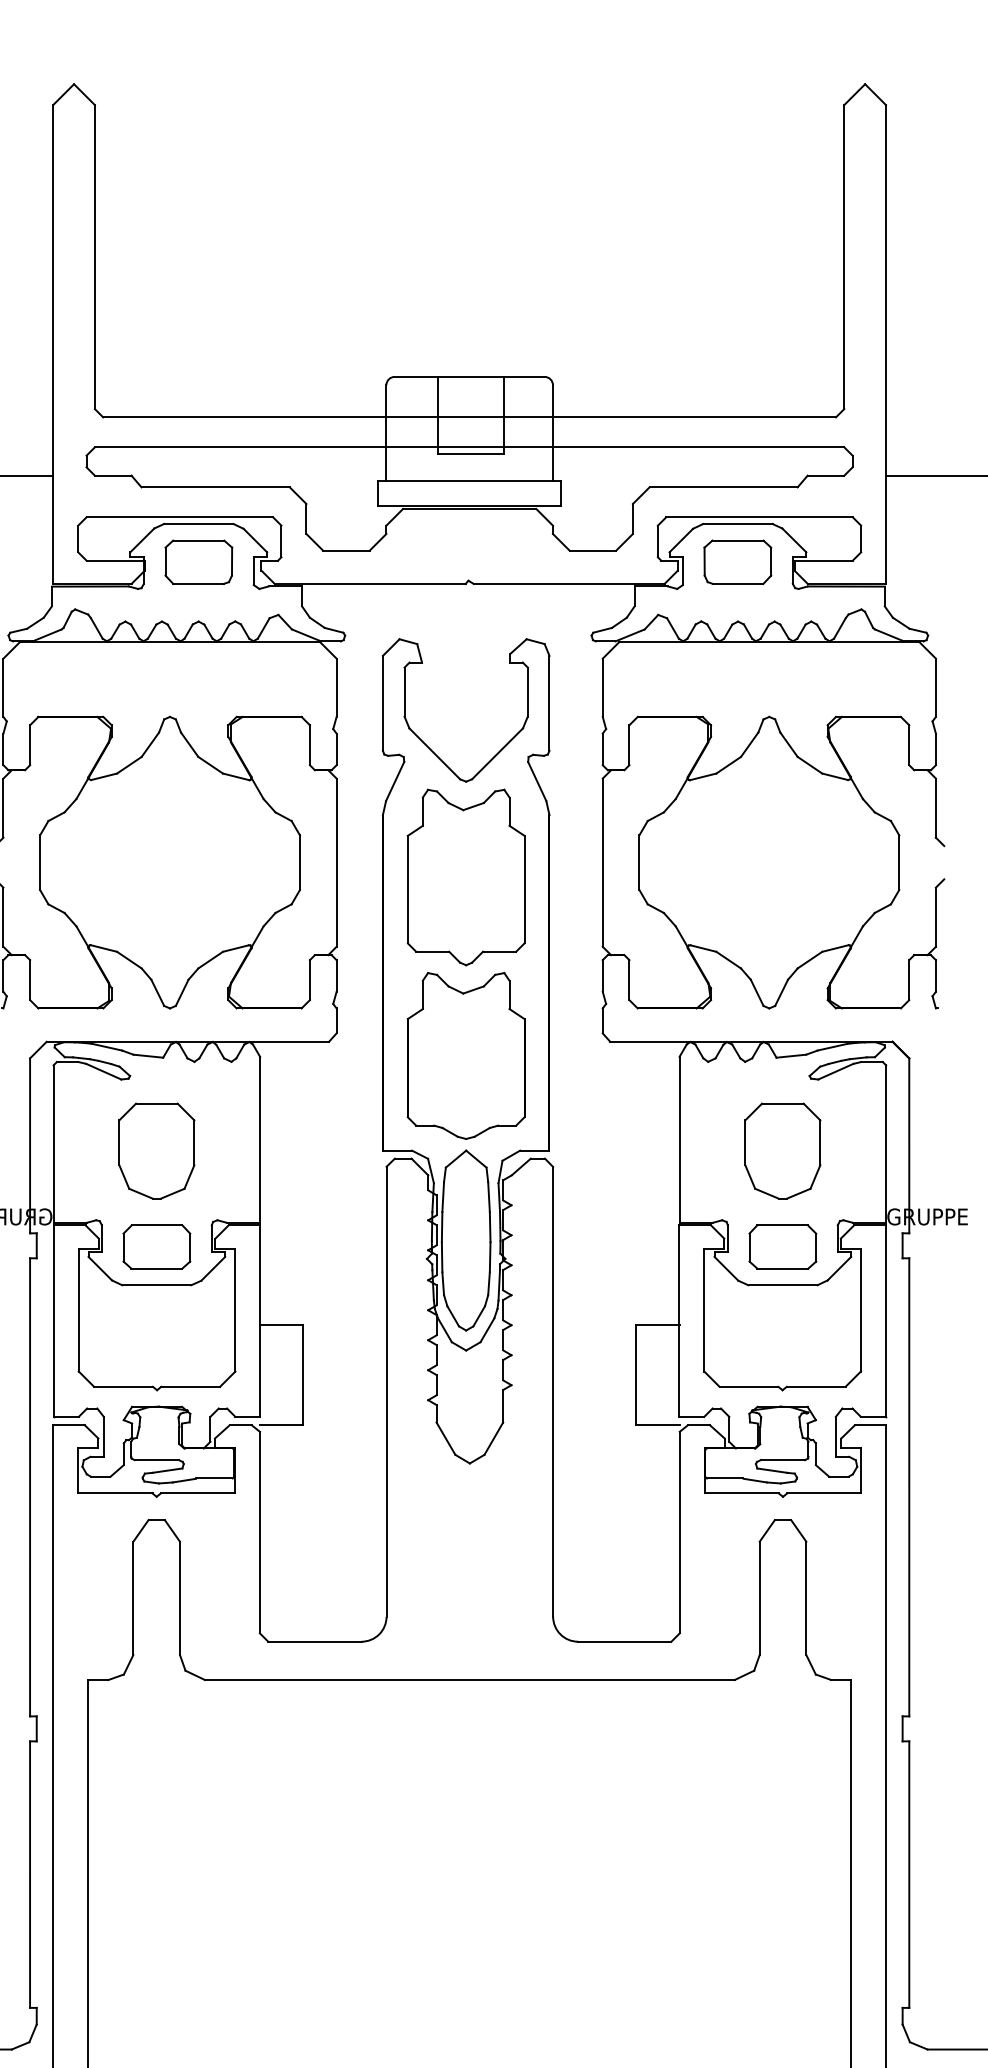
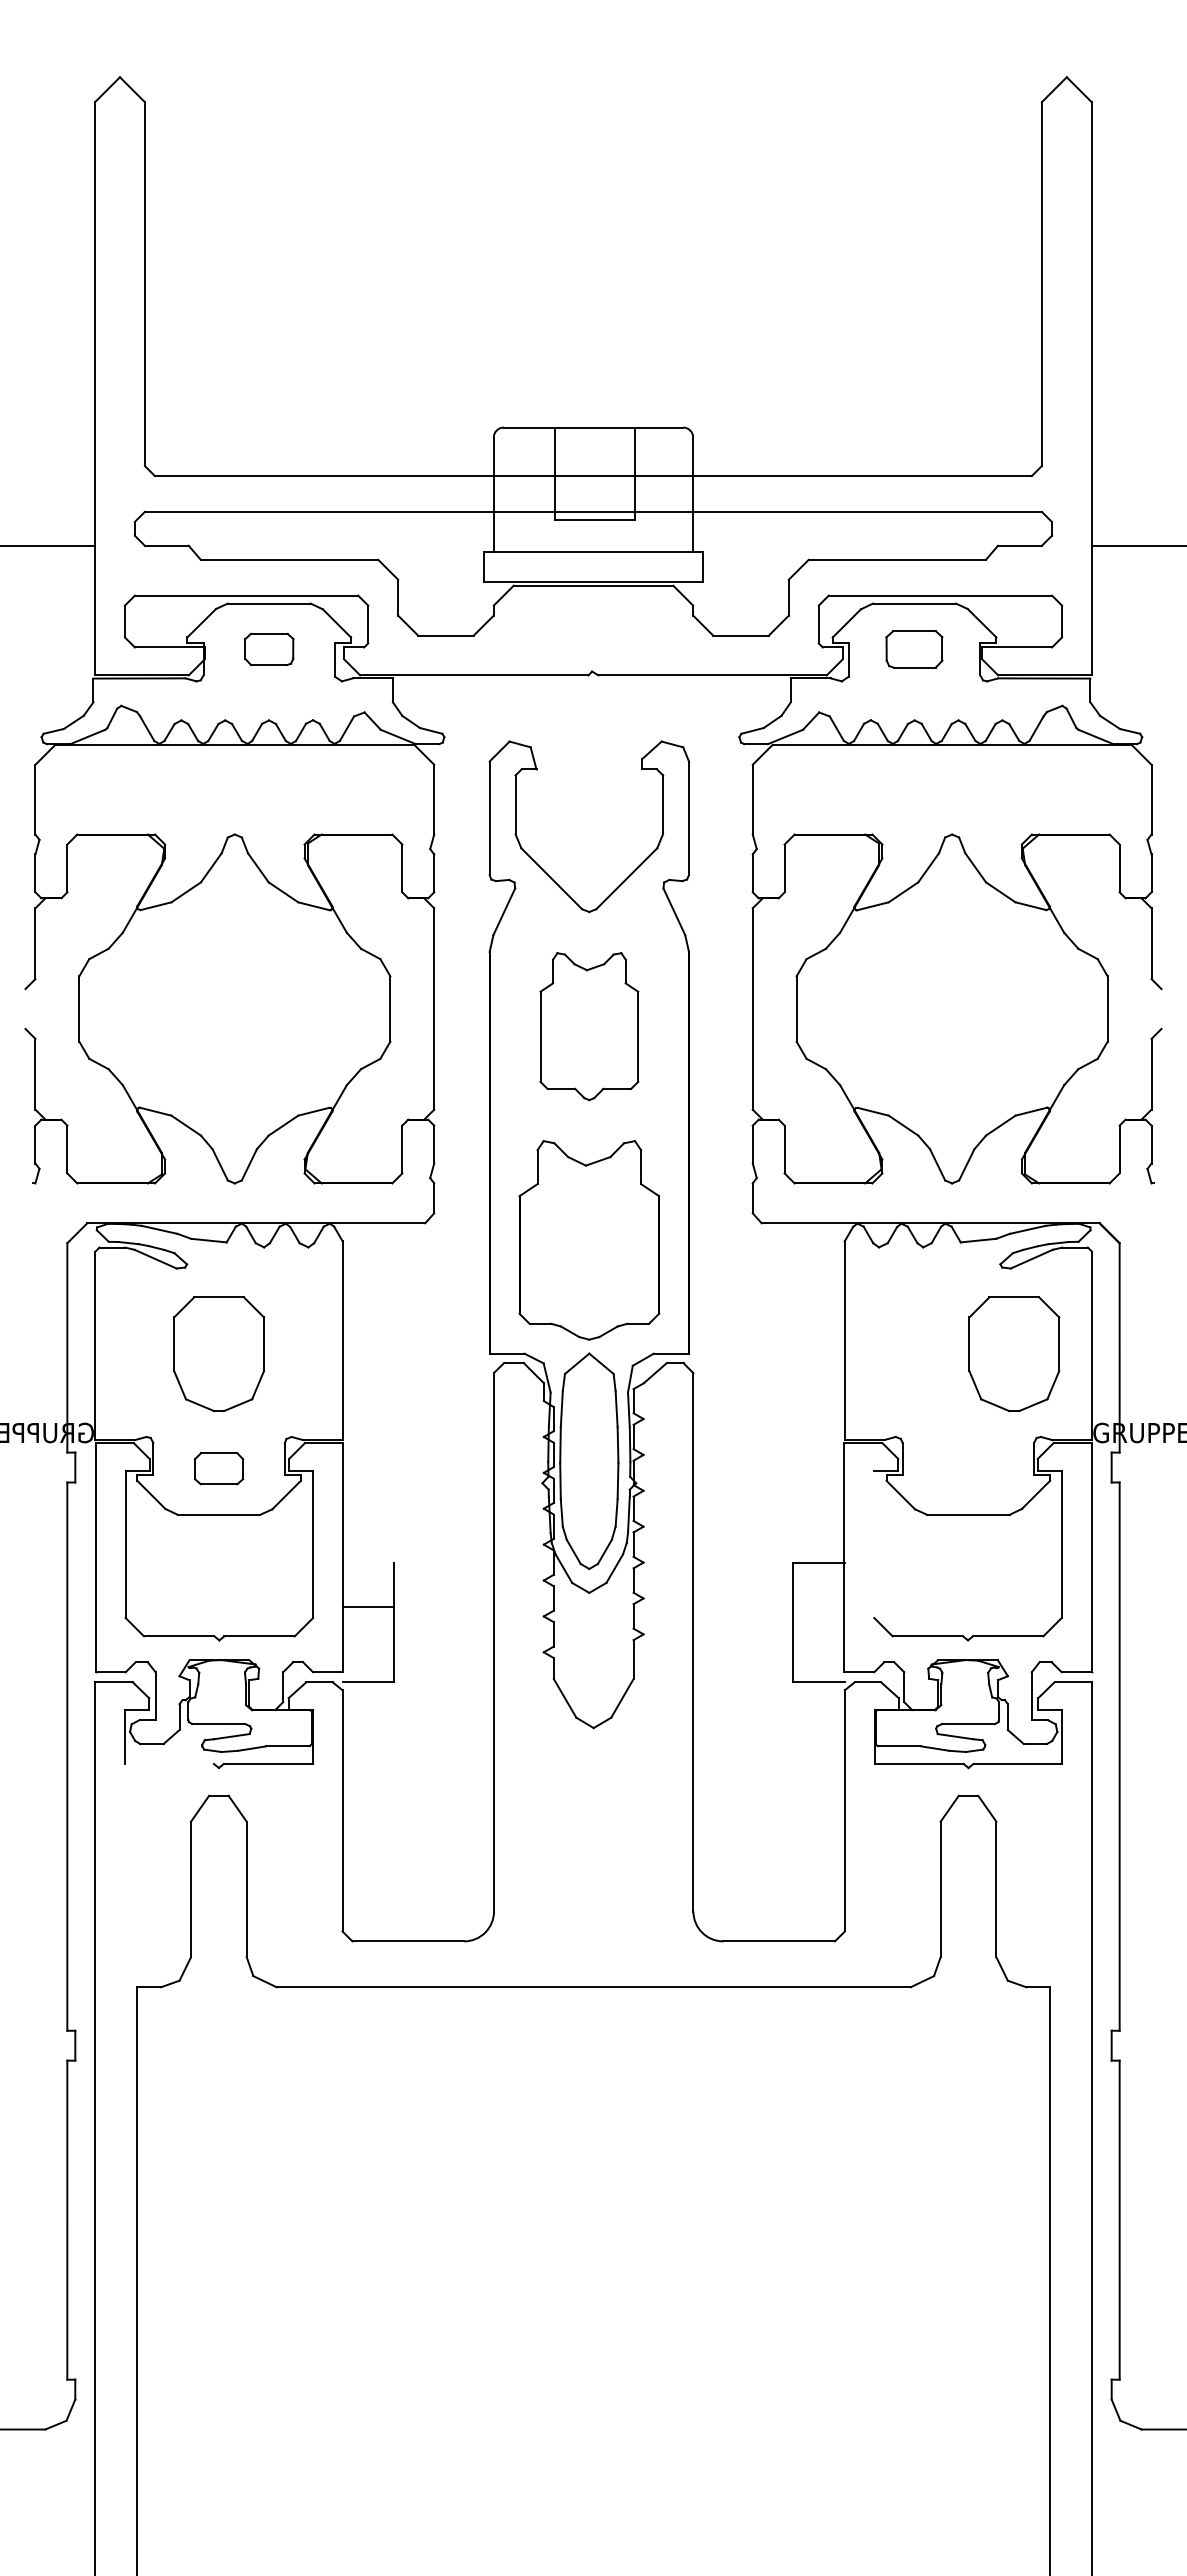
part: (198, 562) -> (269, 649), size x0.6
part: (737, 562) -> (914, 649), size x0.7
part: (466, 877) -> (589, 1026), size x0.7
part: (782, 1151) -> (1014, 1354), moved
part: (156, 1246) -> (218, 1468), size x0.6
part: (782, 1246) -> (968, 1468), removed
line: (704, 1310) -> (874, 1544), removed
line: (281, 1325) -> (368, 1606), moved
line: (115, 1493) -> (169, 1763), removed

